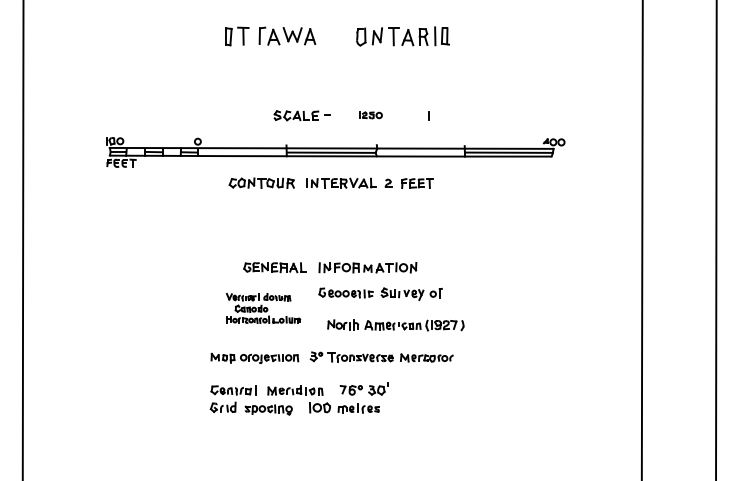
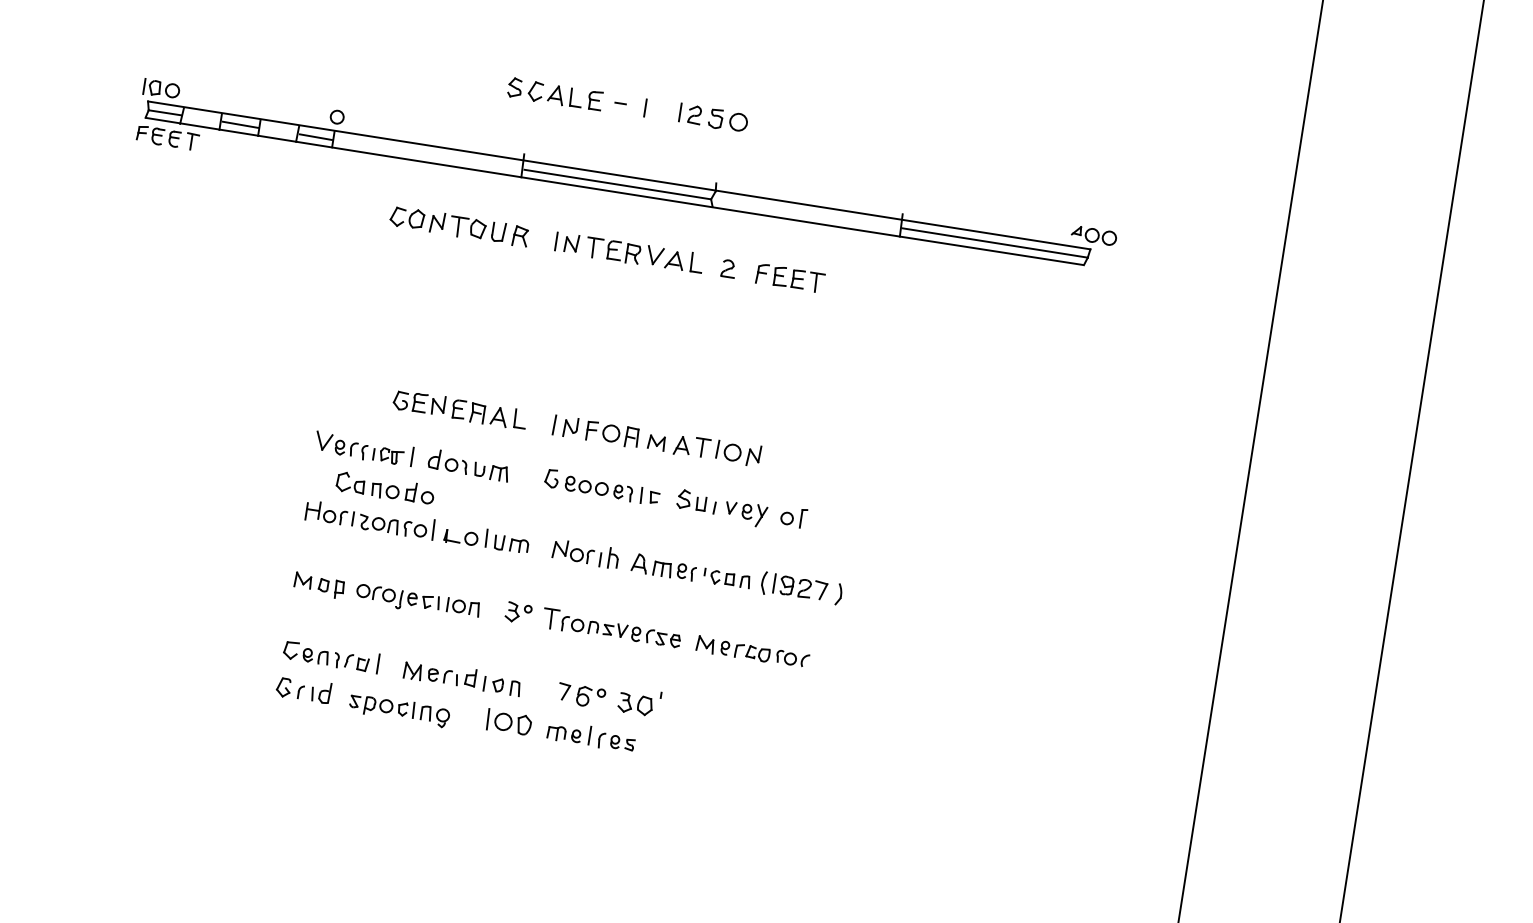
part: (370, 115) -> (712, 118), size x1.43
line: (428, 115) -> (644, 107), moved
part: (263, 308) -> (421, 493), size x1.43

